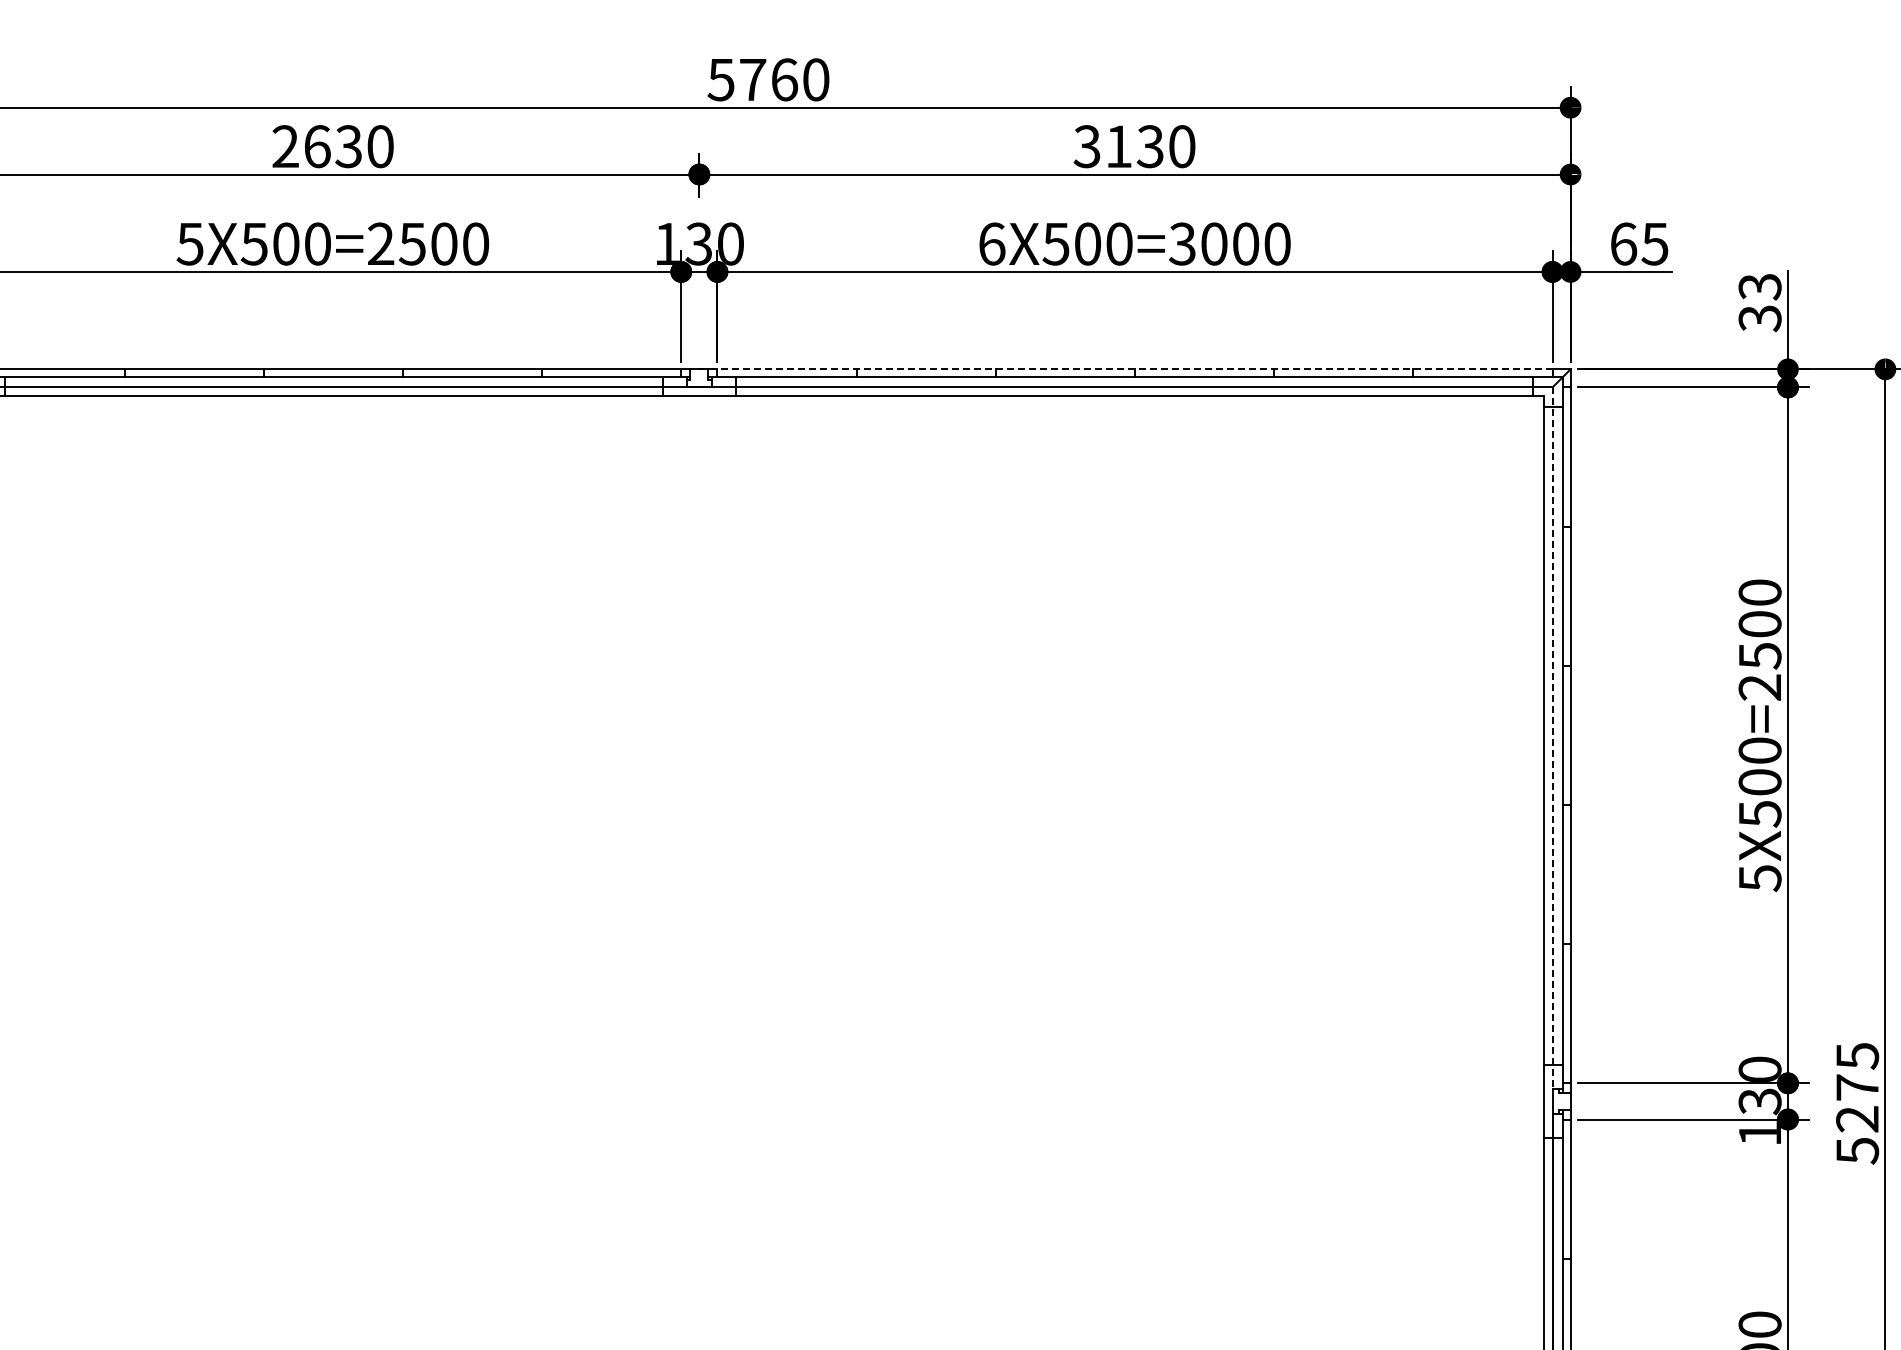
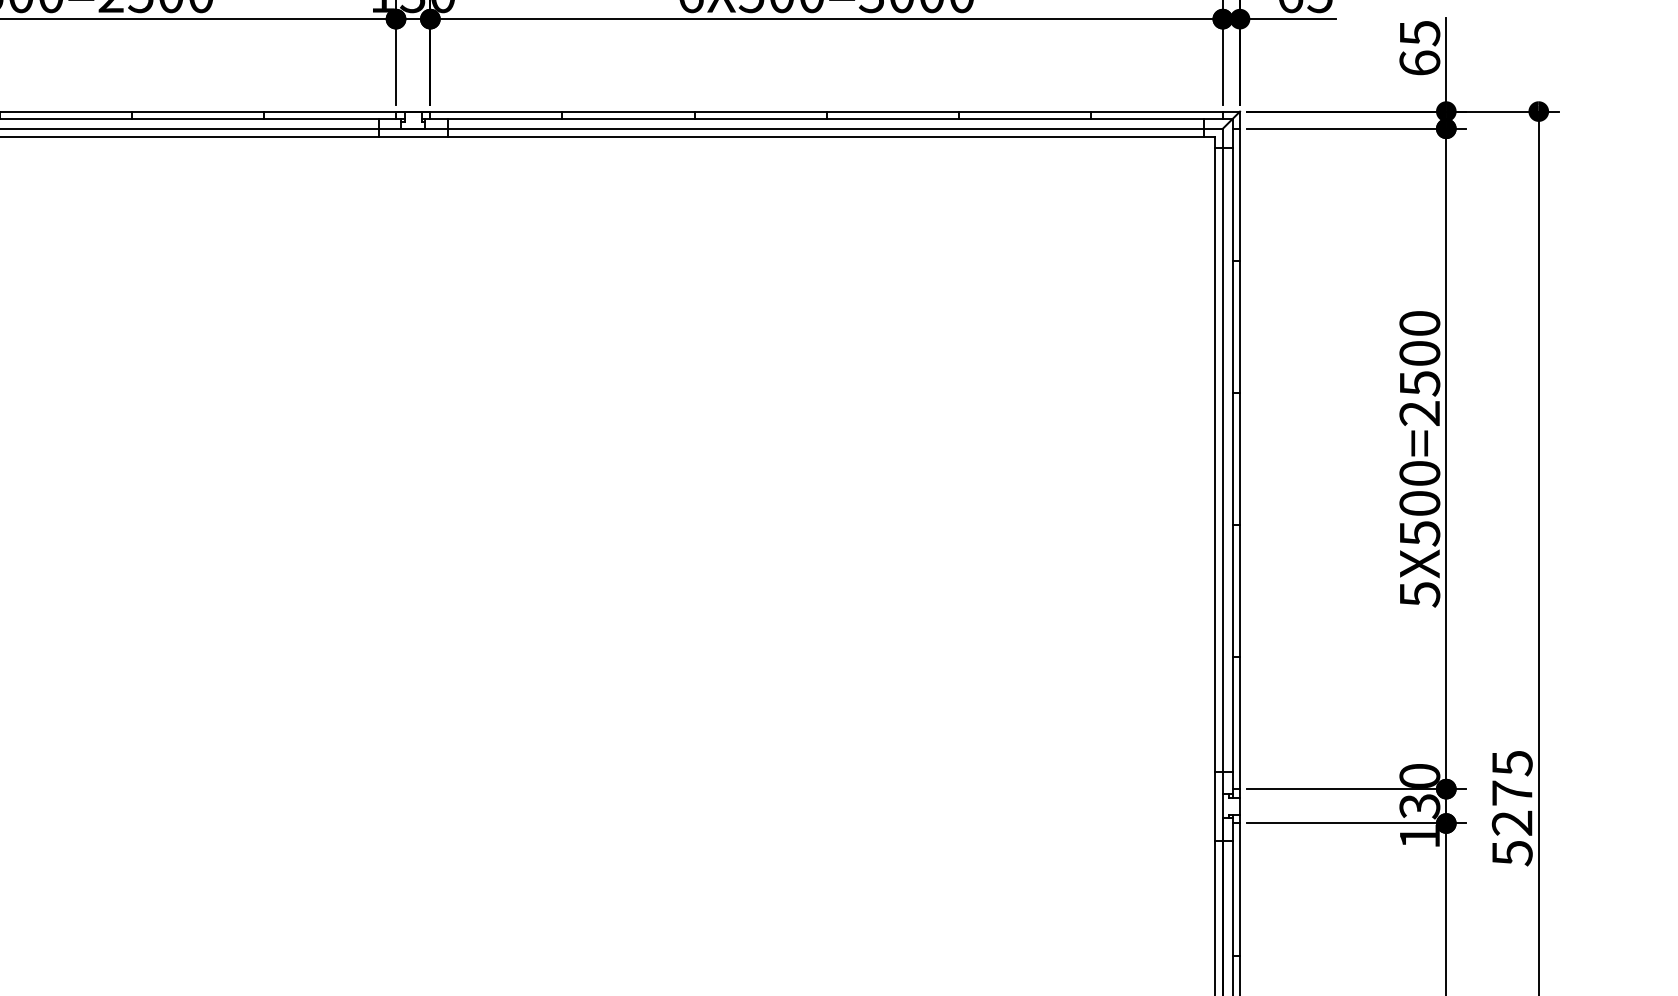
text: (1759, 303) -> (1419, 49), 33 -> 65
line: (1116, 369) -> (809, 111), dashed -> solid
line: (1552, 738) -> (1222, 461), dashed -> solid

